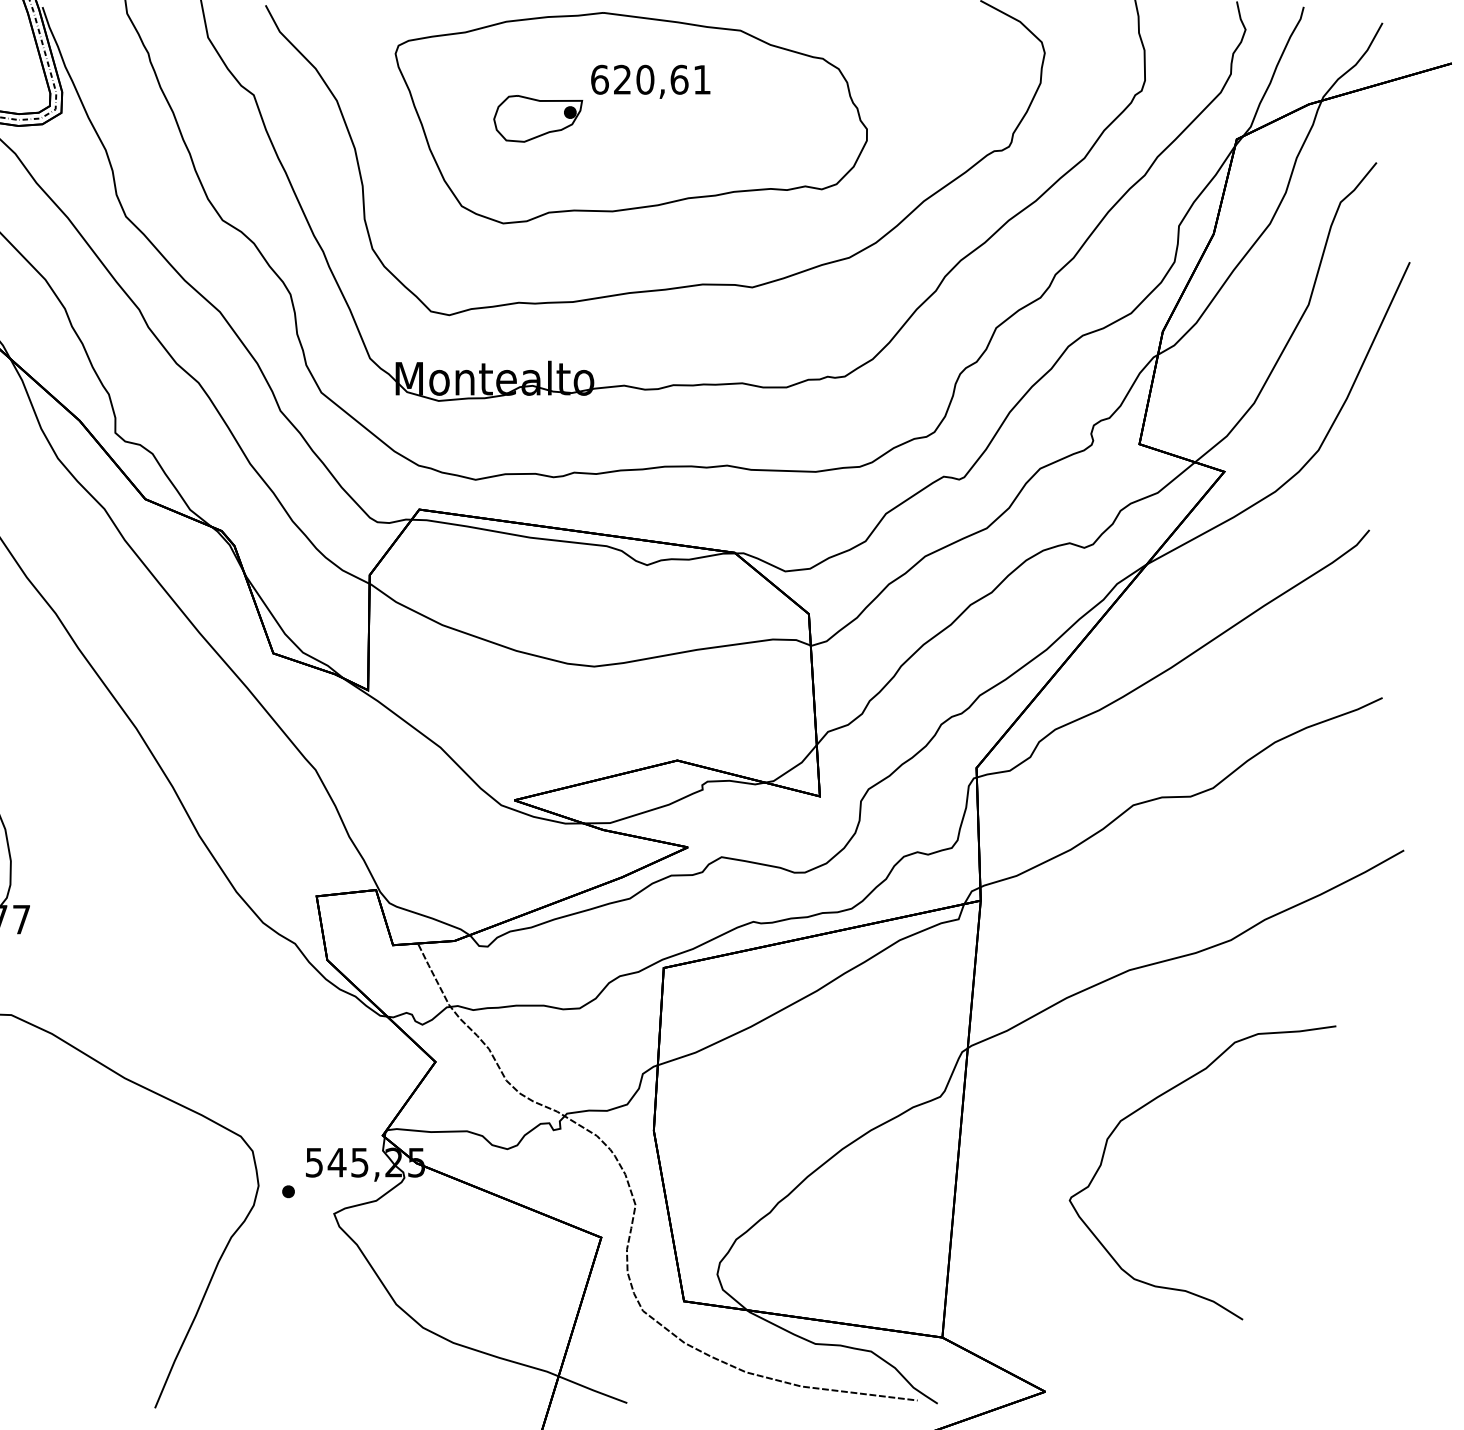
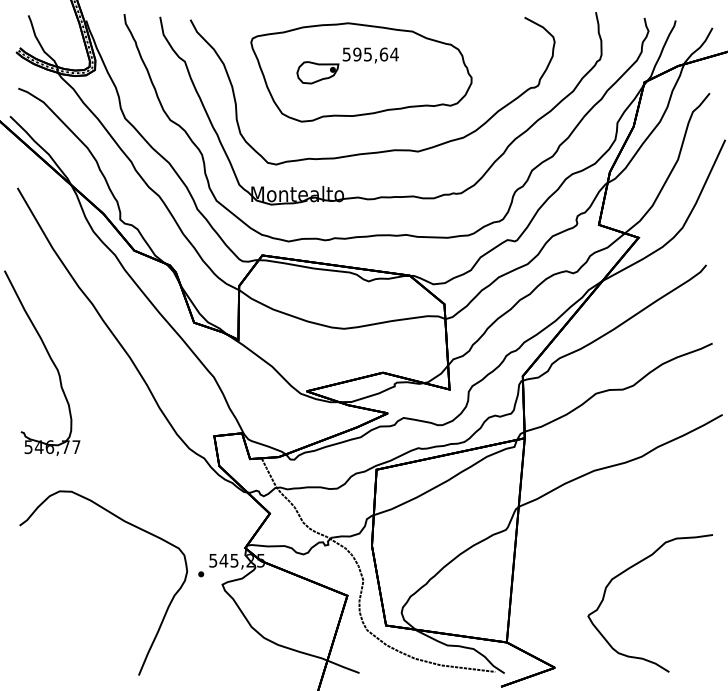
text: (650, 79) -> (370, 54), 620,61 -> 595,64
curve: (1151, 1104) -> (626, 571), moved

